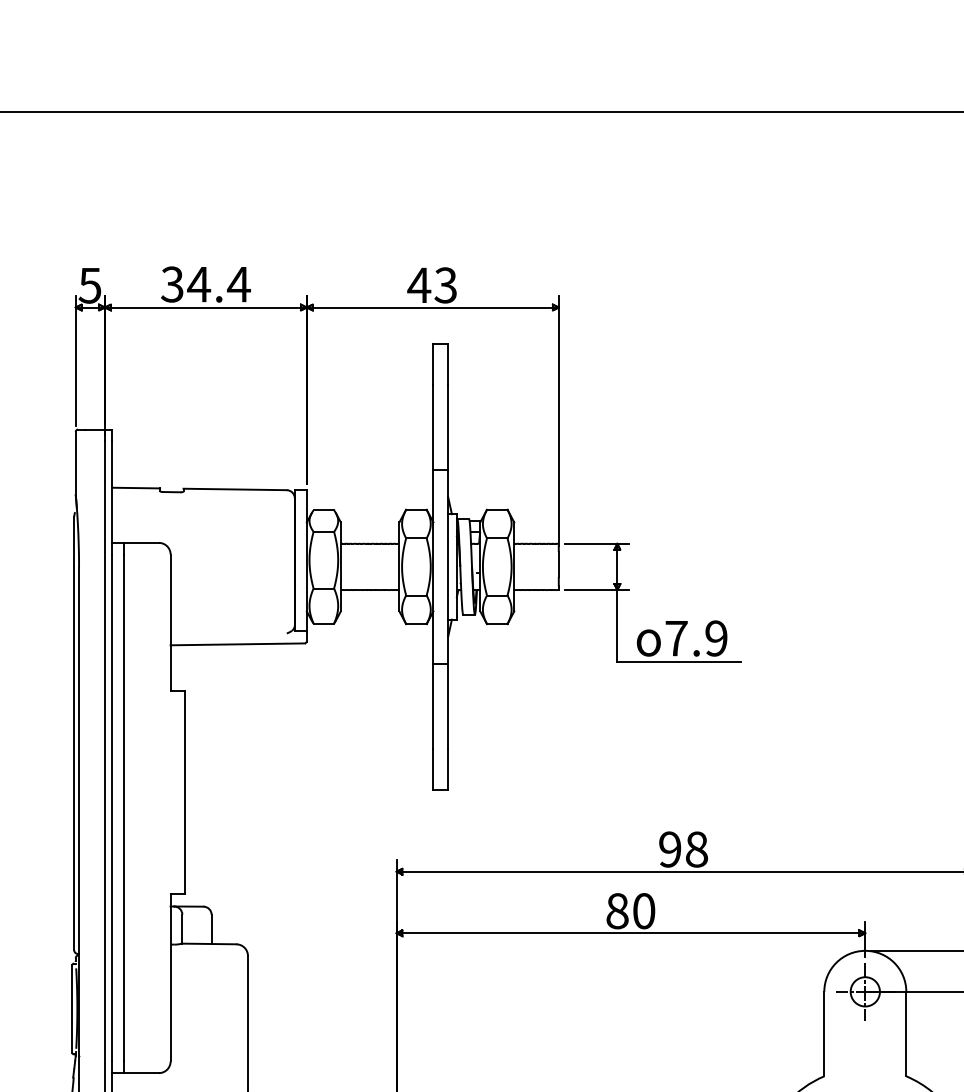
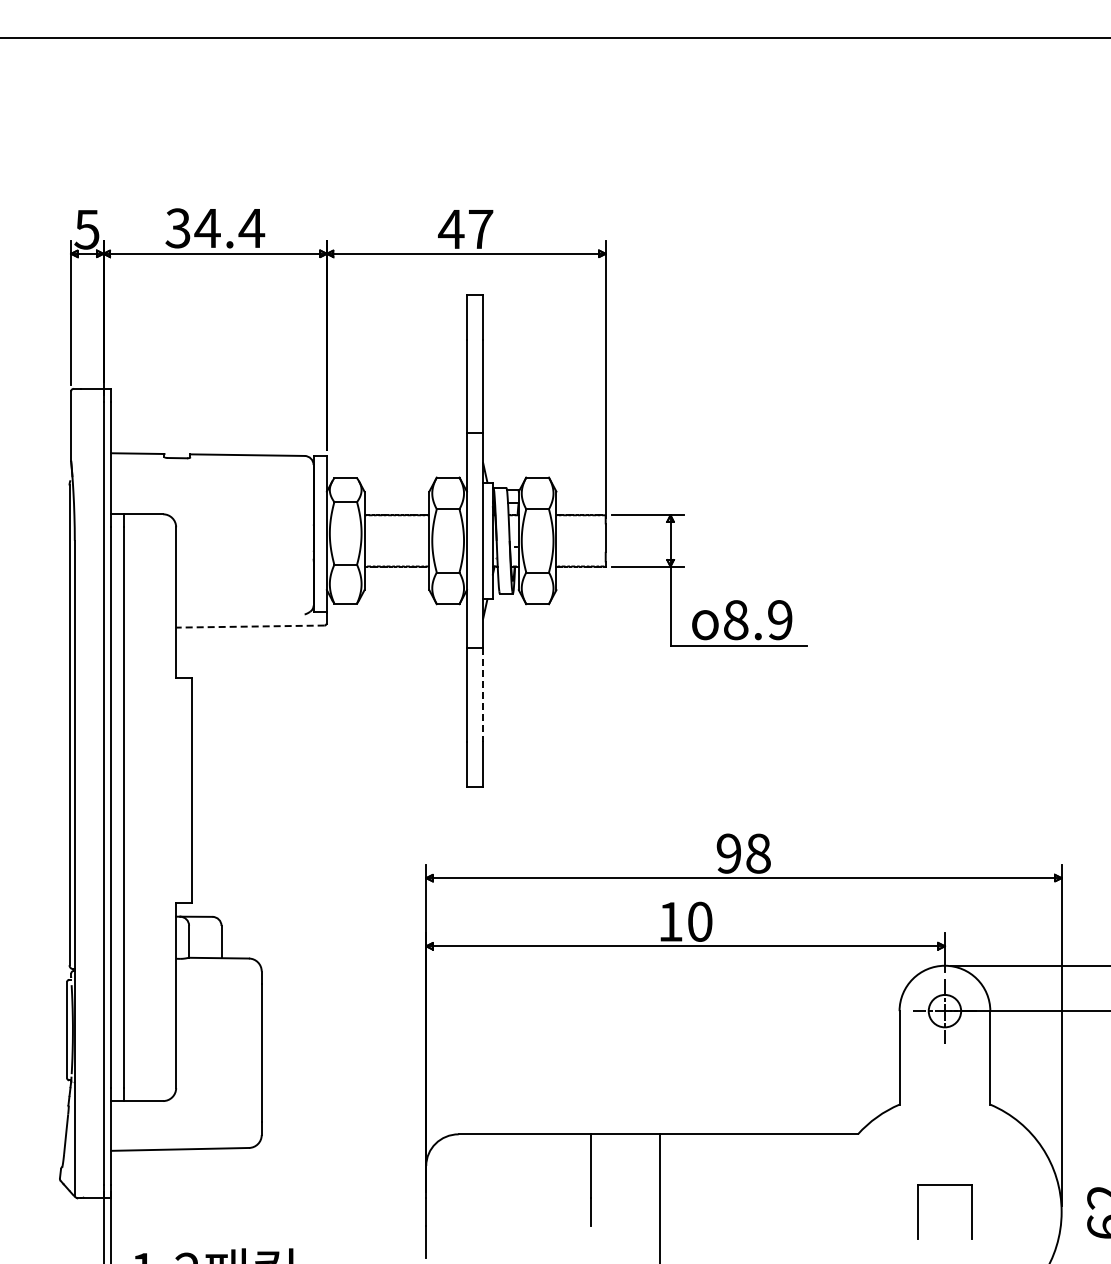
text: (445, 285) -> (480, 229), 43 -> 47
text: (676, 638) -> (736, 620), 7.9 -> 8.9
line: (236, 644) -> (249, 626), solid -> dashed
line: (448, 706) -> (483, 695), solid -> dashed
text: (617, 910) -> (670, 921), 80 -> 10

